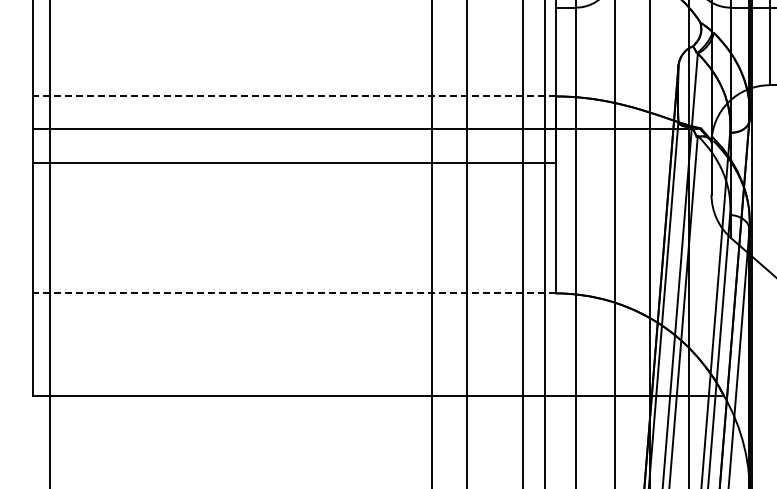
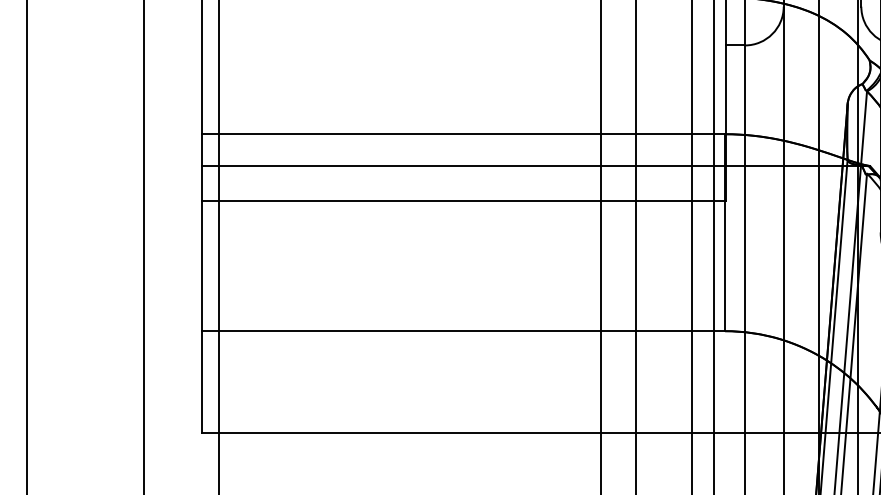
line: (294, 96) -> (463, 134), dashed -> solid
line: (294, 293) -> (463, 331), dashed -> solid

